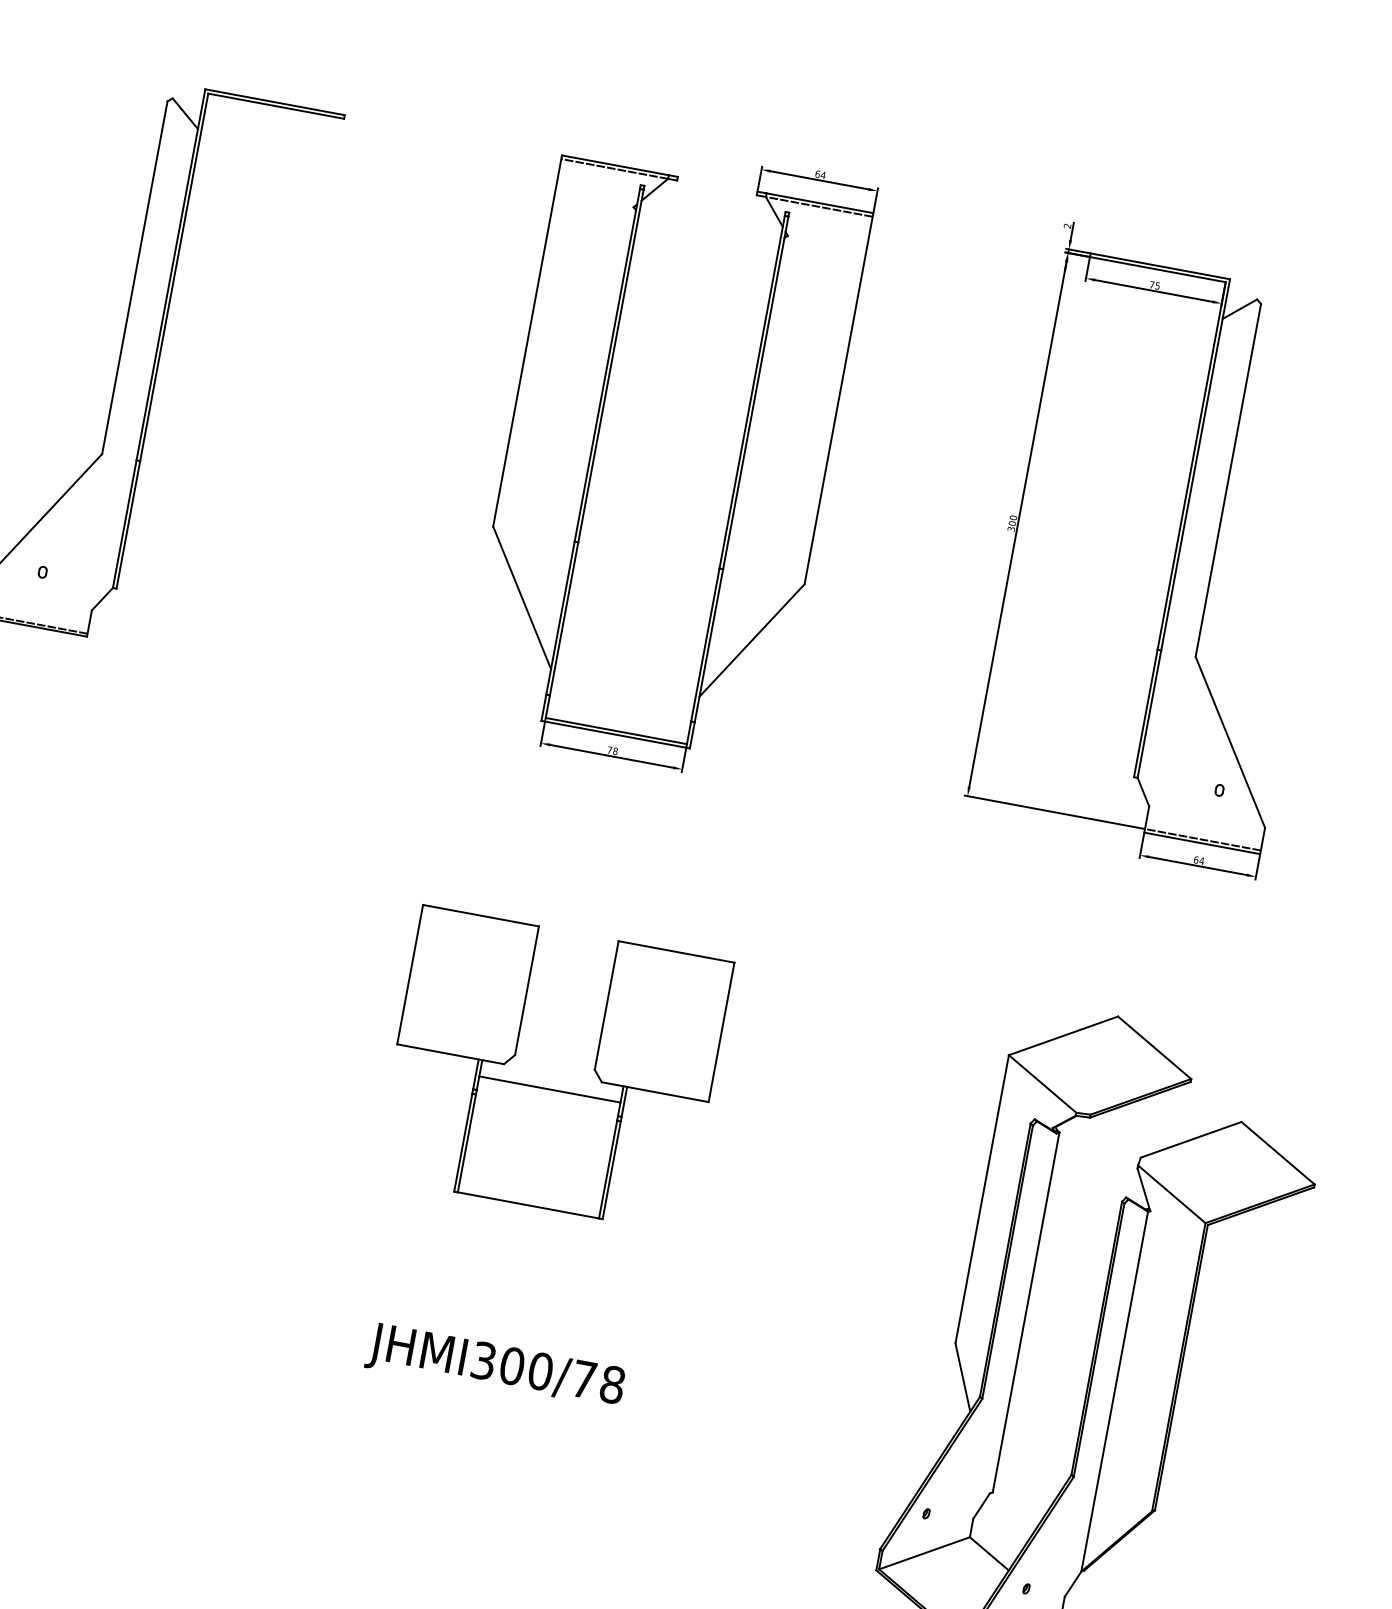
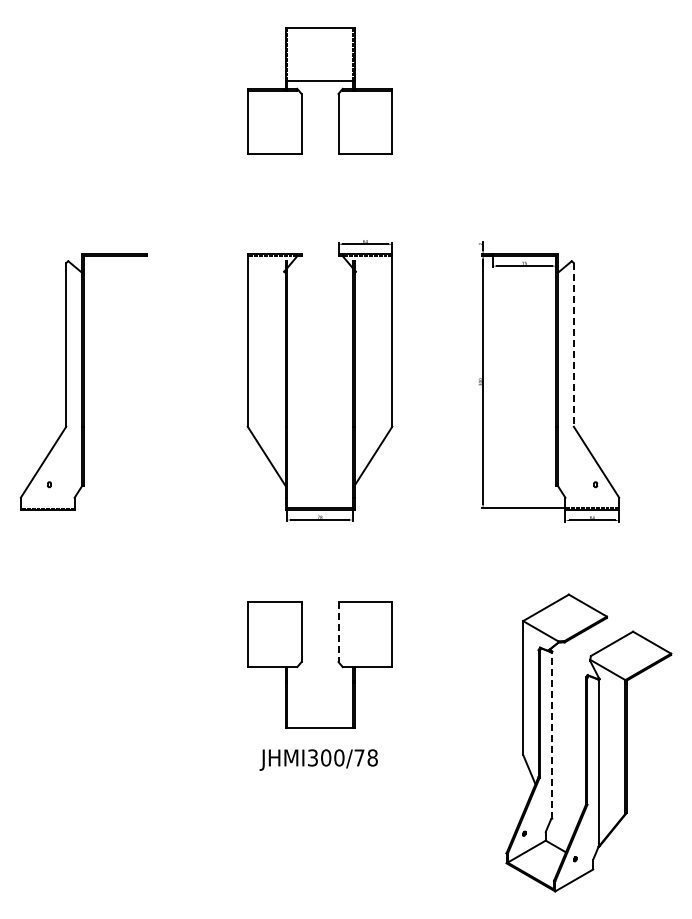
line: (1227, 479) -> (573, 344), solid -> dashed
line: (606, 1006) -> (338, 632), solid -> dashed
line: (548, 1088) -> (319, 674), removed
line: (1026, 1313) -> (552, 735), solid -> dashed
text: (495, 1366) -> (318, 759), moved

